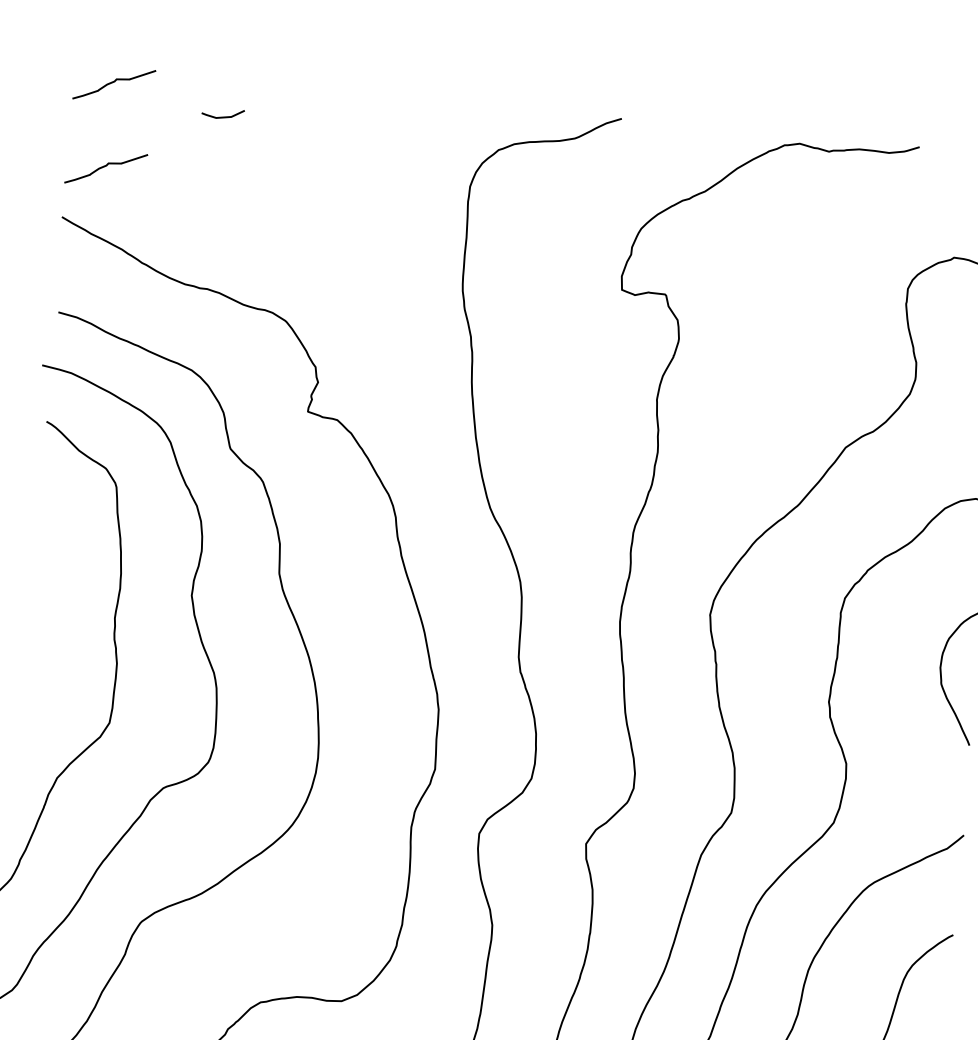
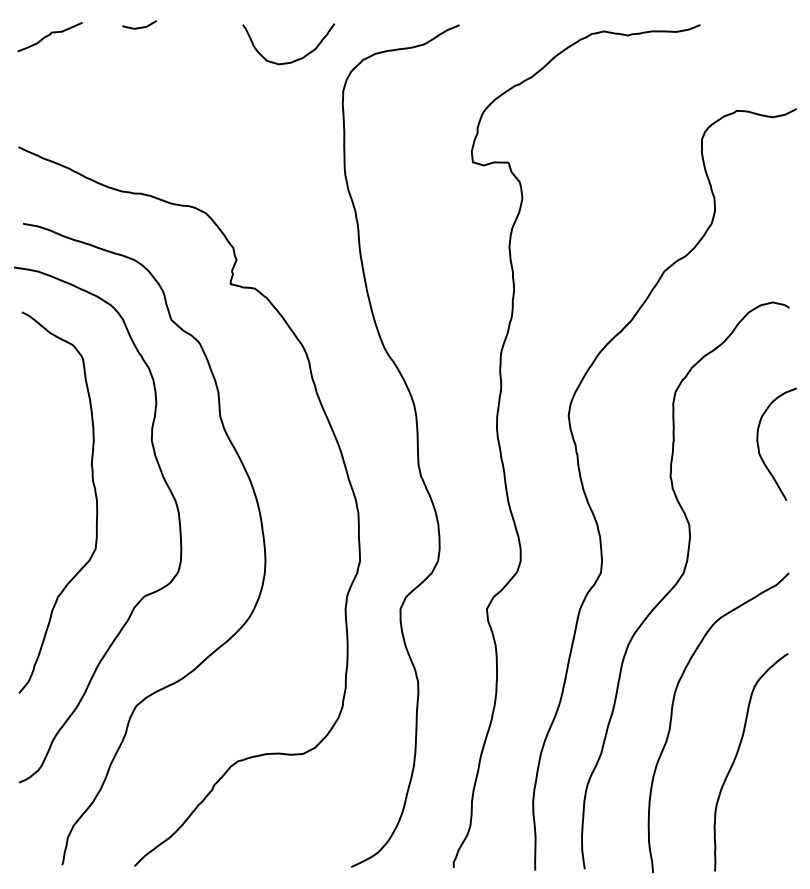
line: (225, 115) -> (141, 26), moved
curve: (414, 141) -> (295, 59), added
curve: (104, 167) -> (48, 104), removed

